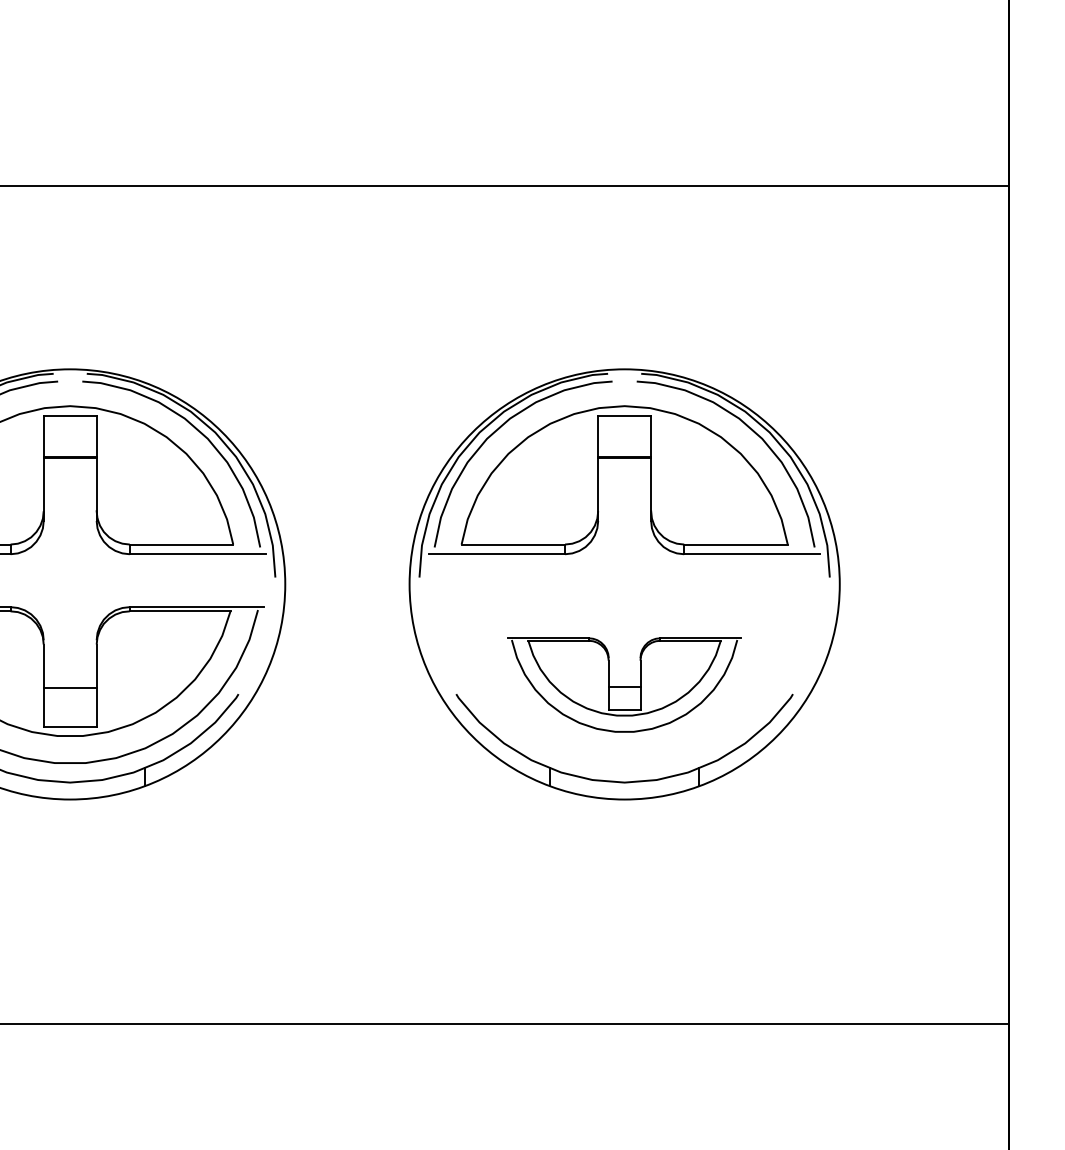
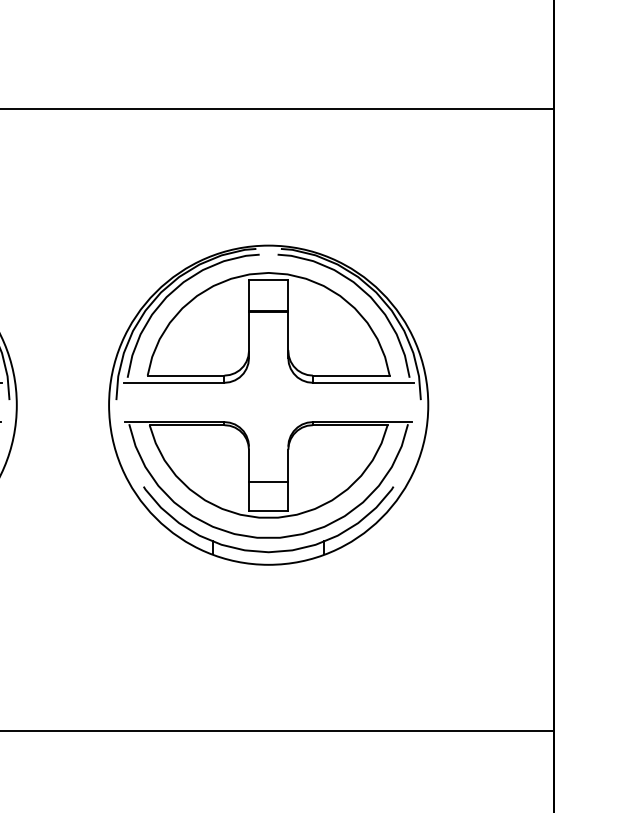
part: (624, 684) -> (268, 479), size x1.67

